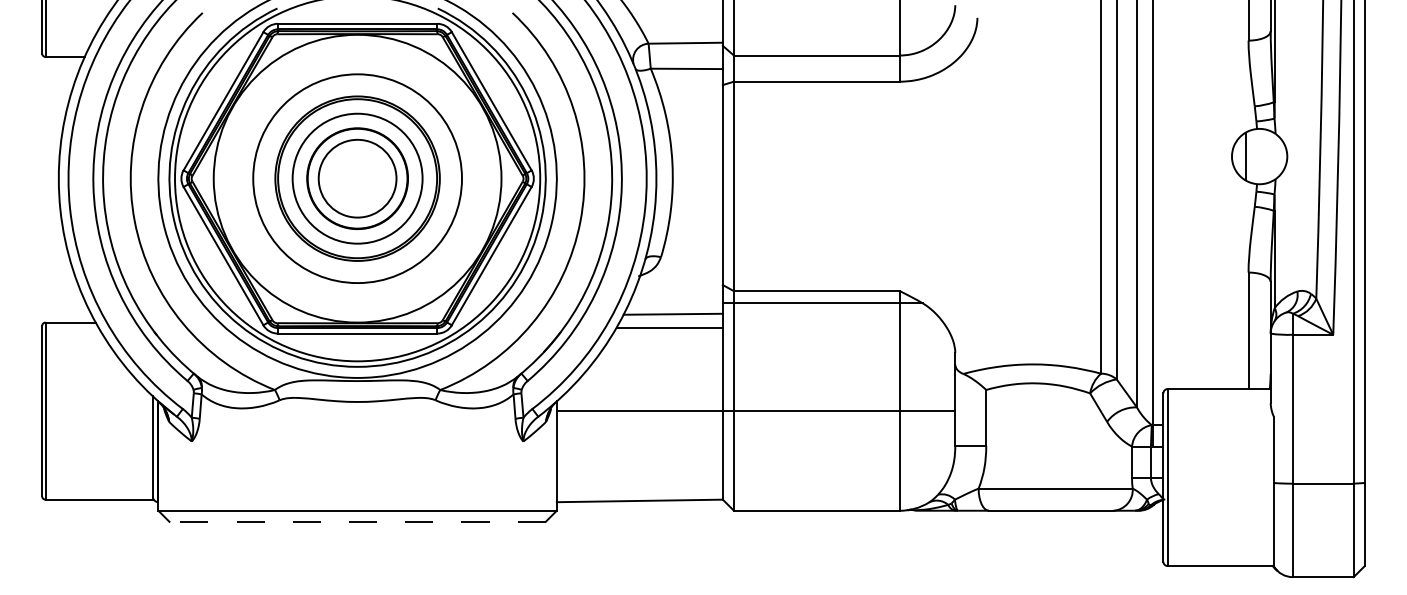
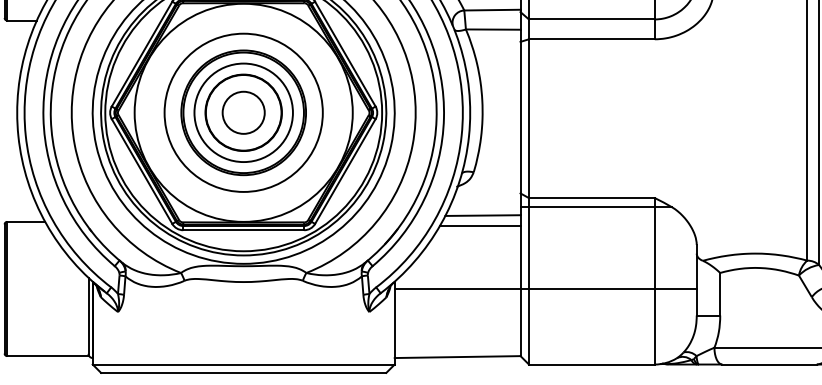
circle: (357, 178) -> (243, 112), size x0.71
line: (357, 521) -> (243, 372), dashed -> solid

